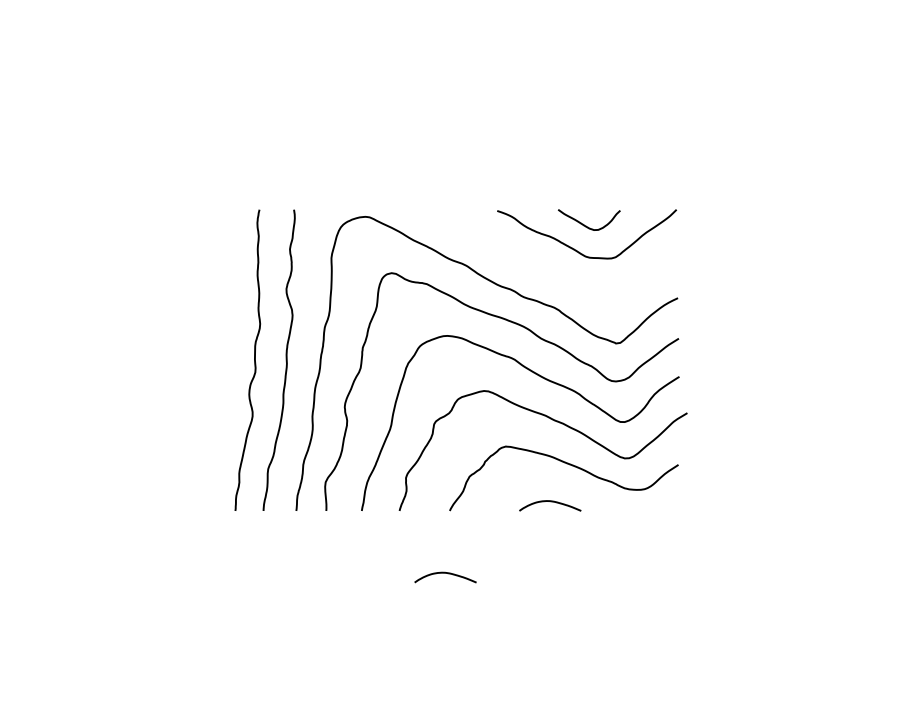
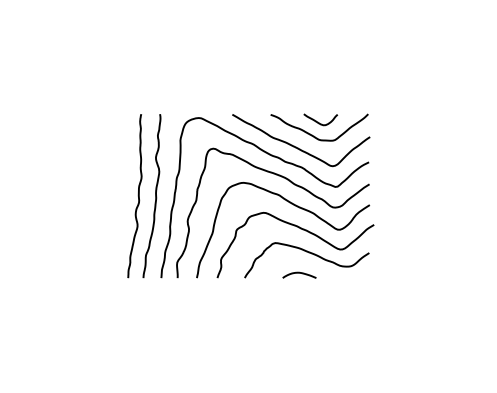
curve: (548, 270) -> (298, 147), added
curve: (445, 574) -> (242, 312), removed

